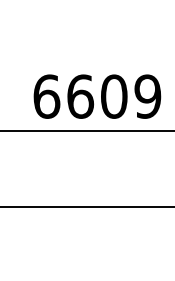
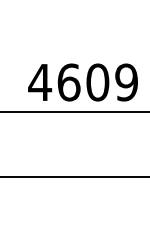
text: (46, 96) -> (39, 82), 6609 -> 4609

